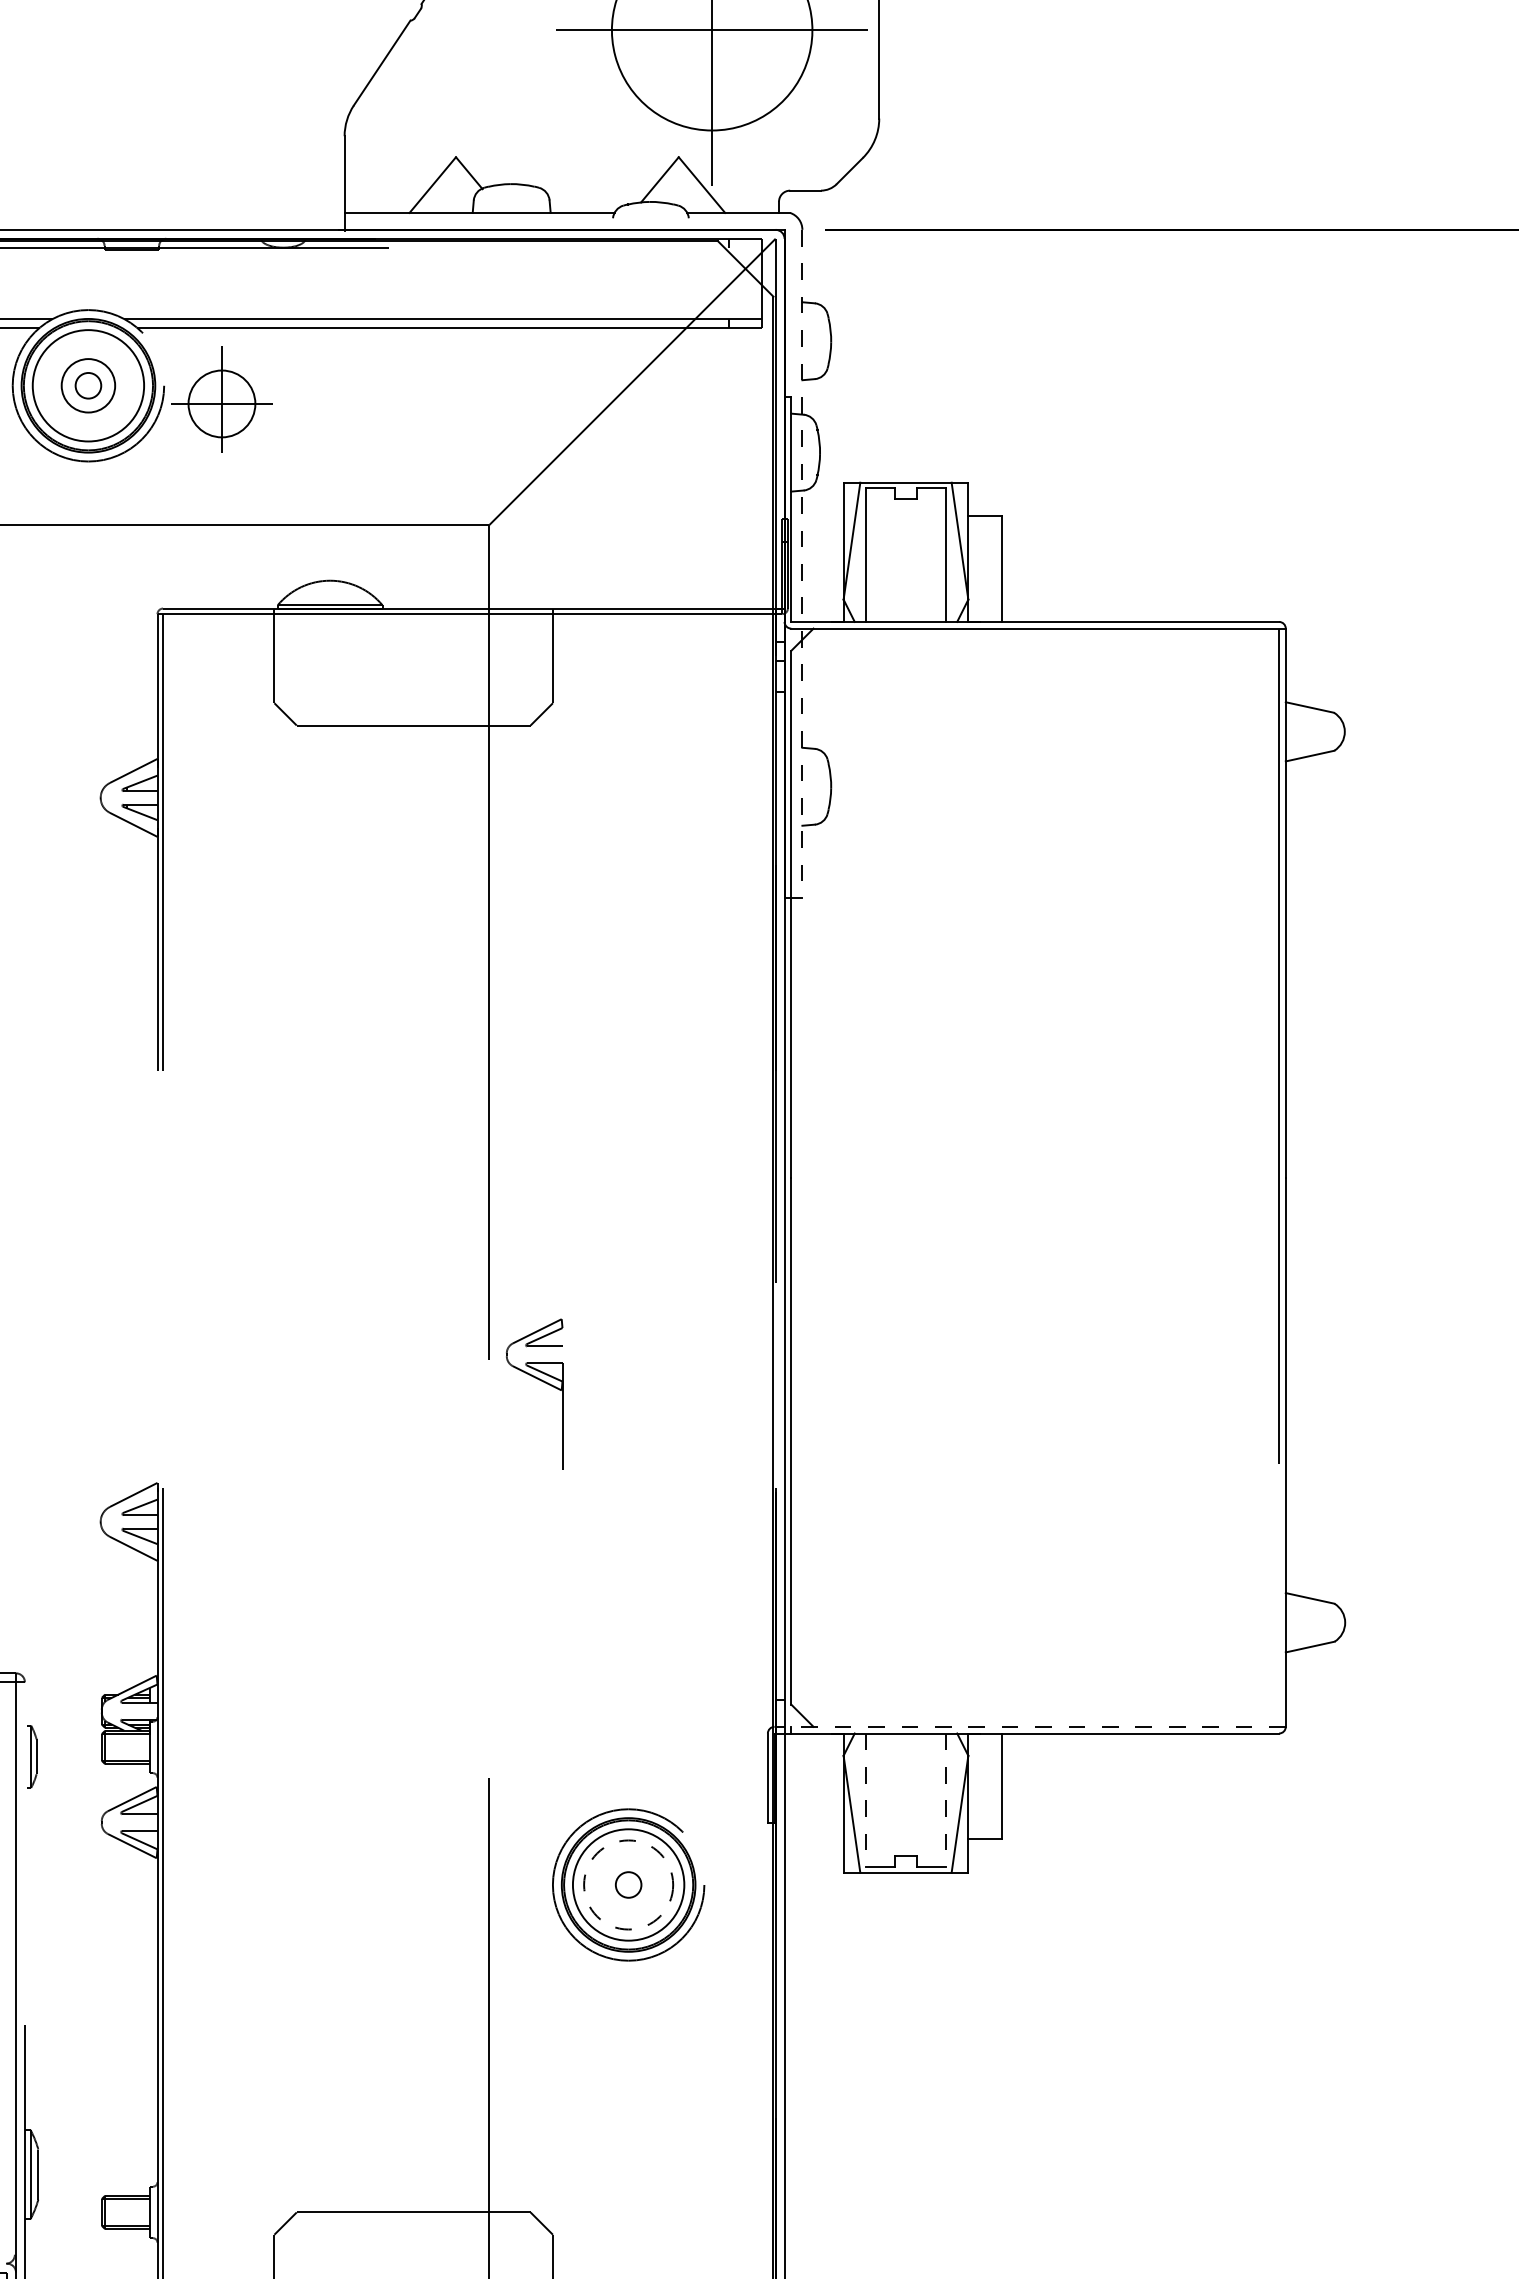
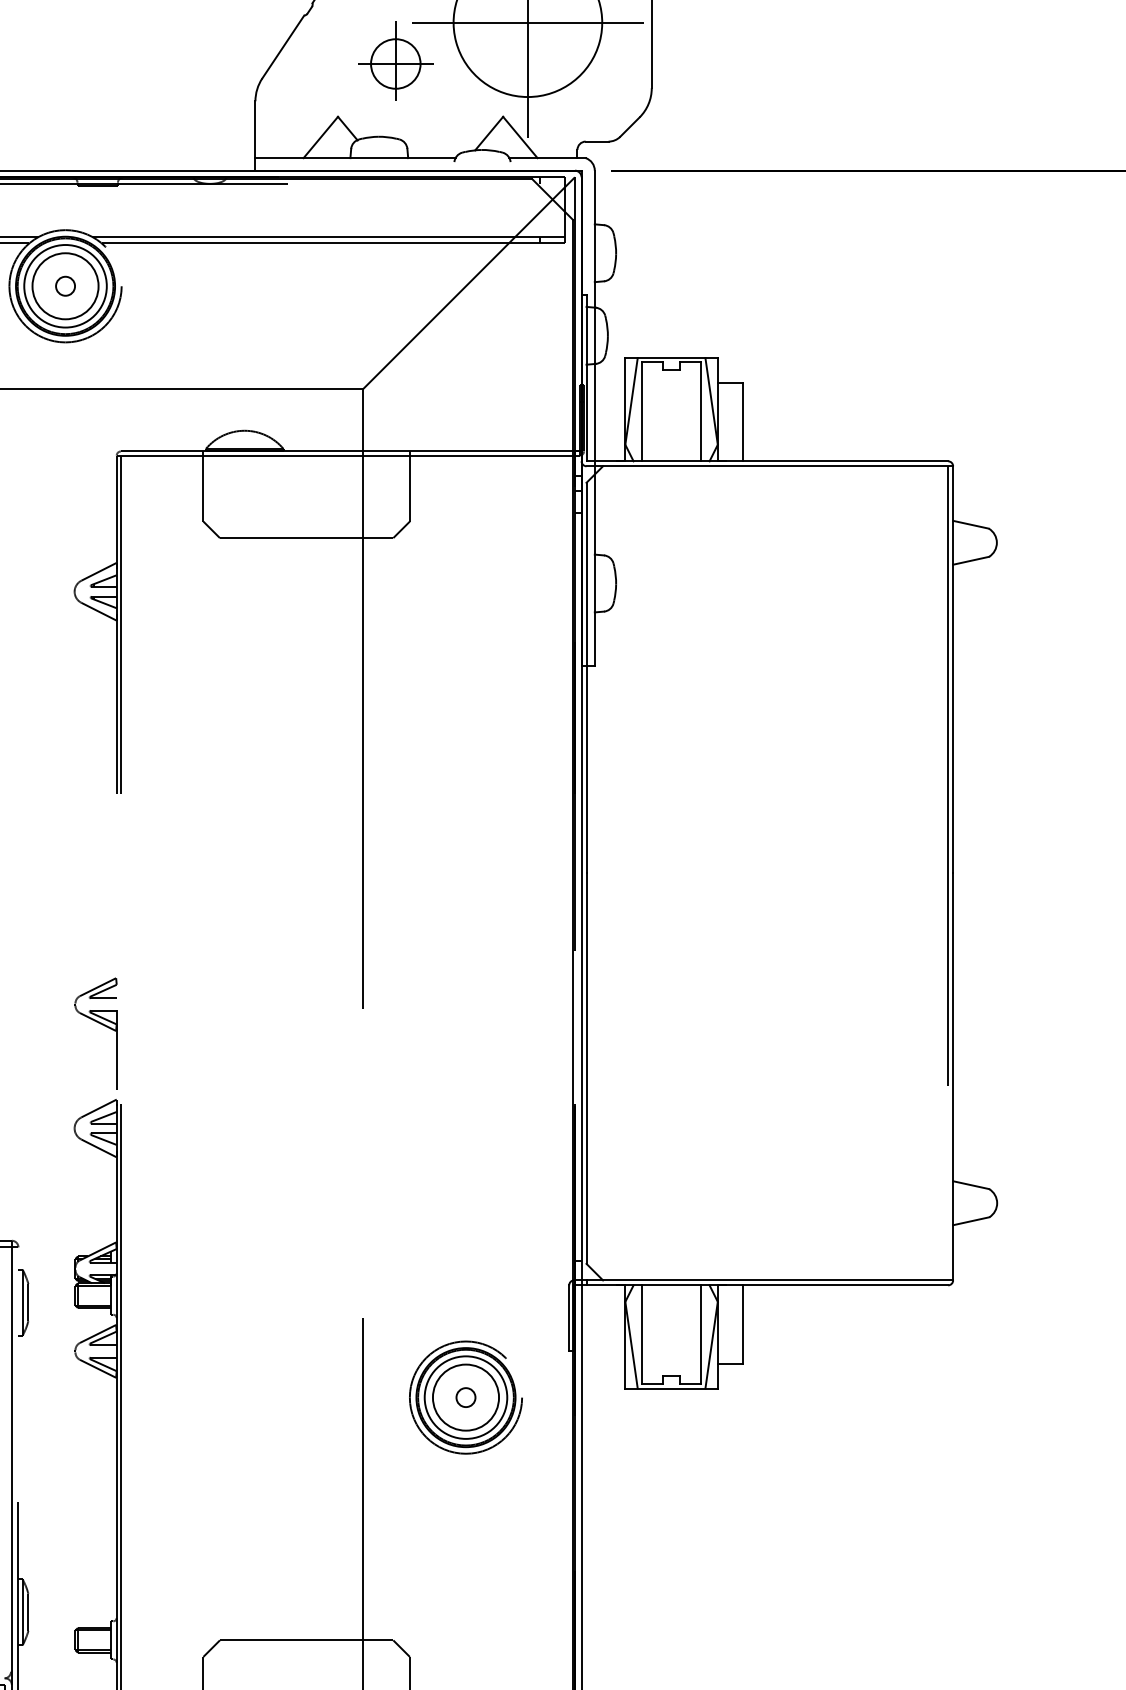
circle: (88, 385) -> (65, 286), size x1.67
part: (221, 399) -> (395, 60), moved
line: (802, 564) -> (594, 418), dashed -> solid
part: (541, 1381) -> (101, 1024), moved
line: (1030, 1726) -> (763, 1280), dashed -> solid
part: (32, 1756) -> (24, 1302), size x1.43
line: (865, 1800) -> (641, 1334), dashed -> solid
line: (946, 1800) -> (701, 1334), dashed -> solid
circle: (628, 1884) -> (465, 1397), dashed -> solid

